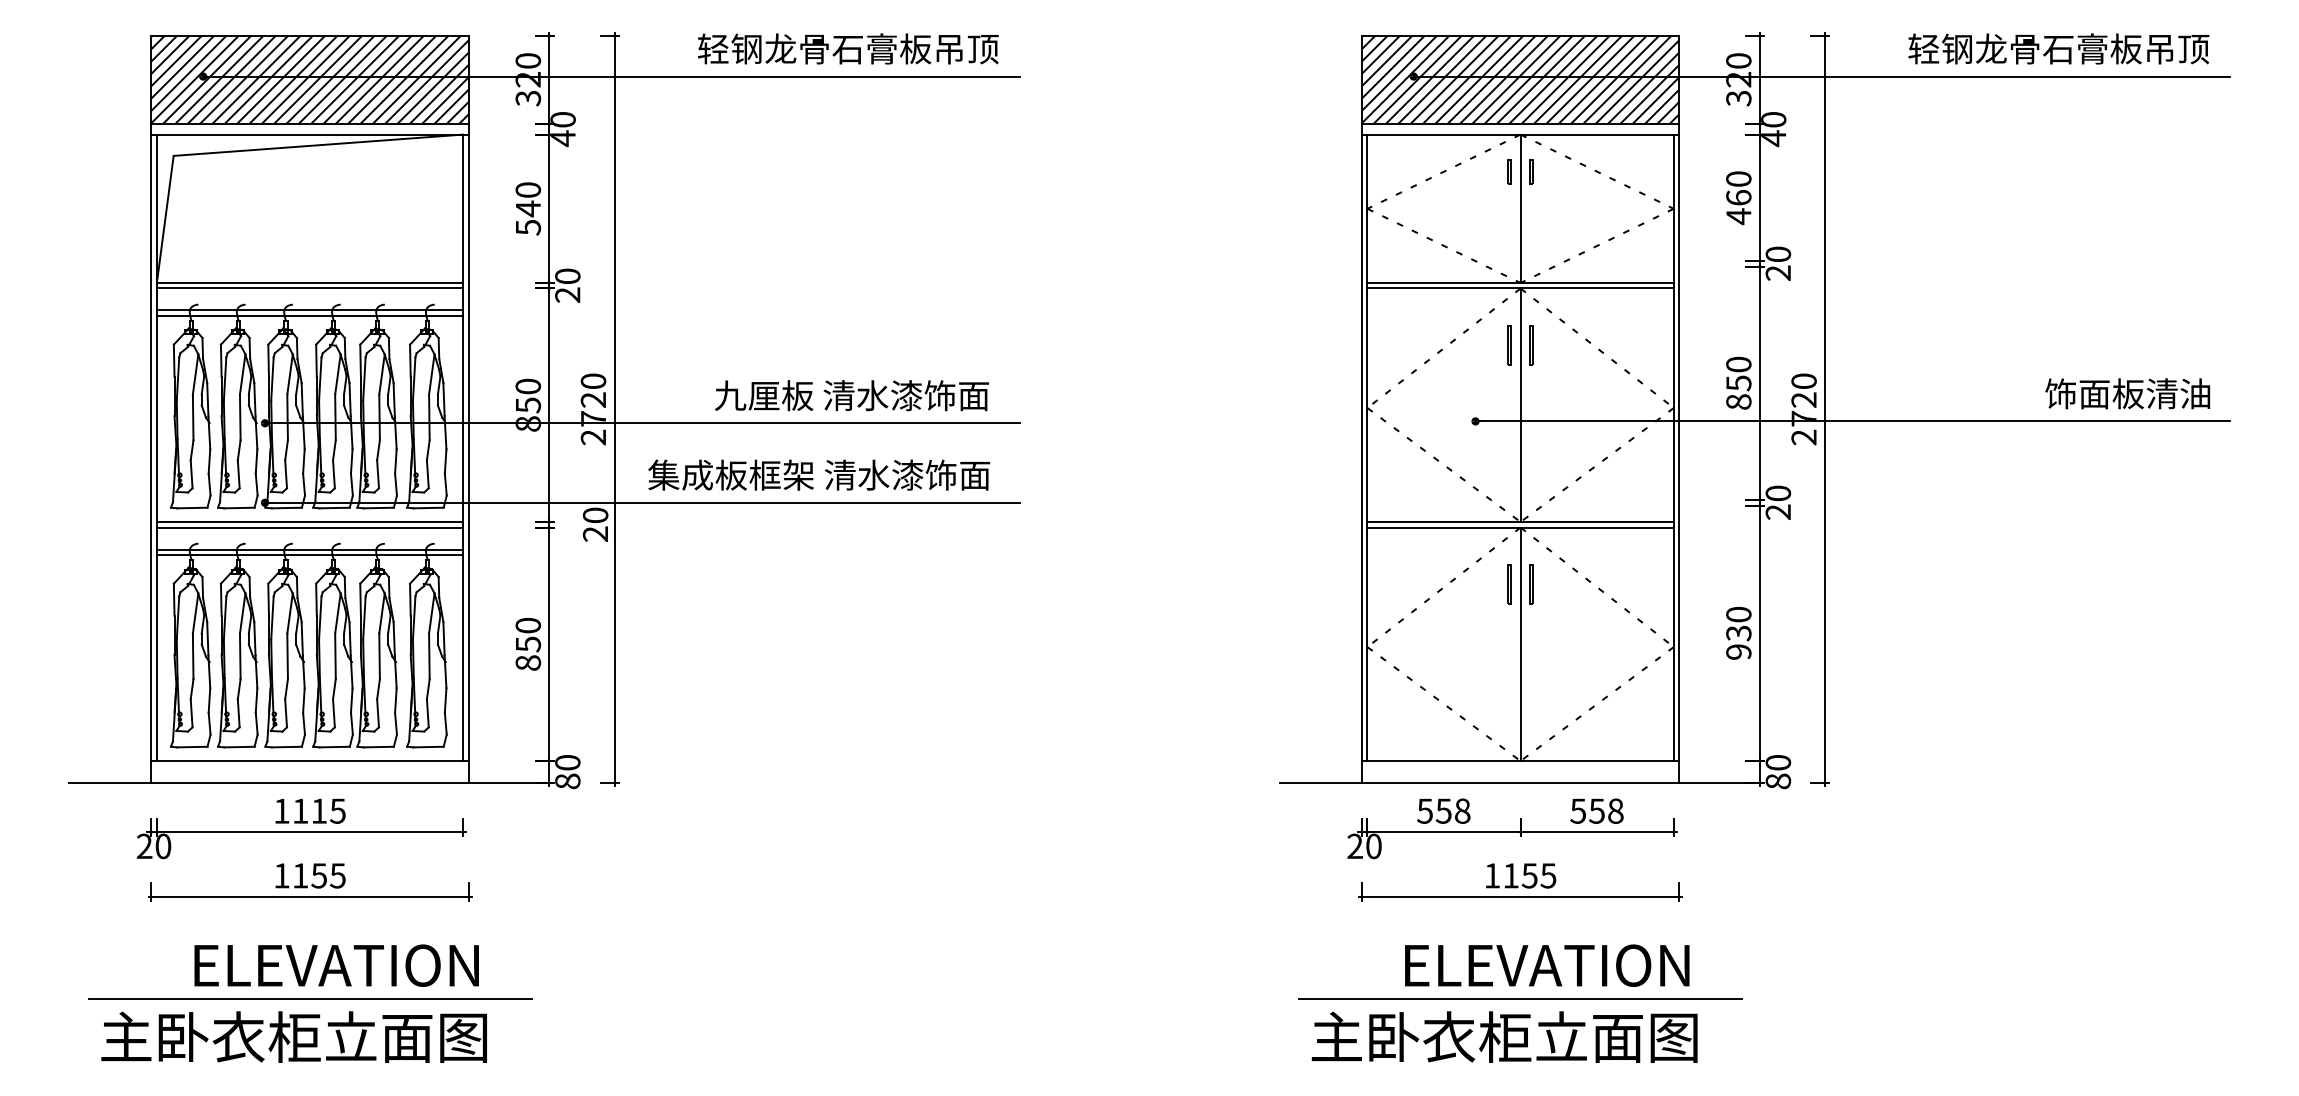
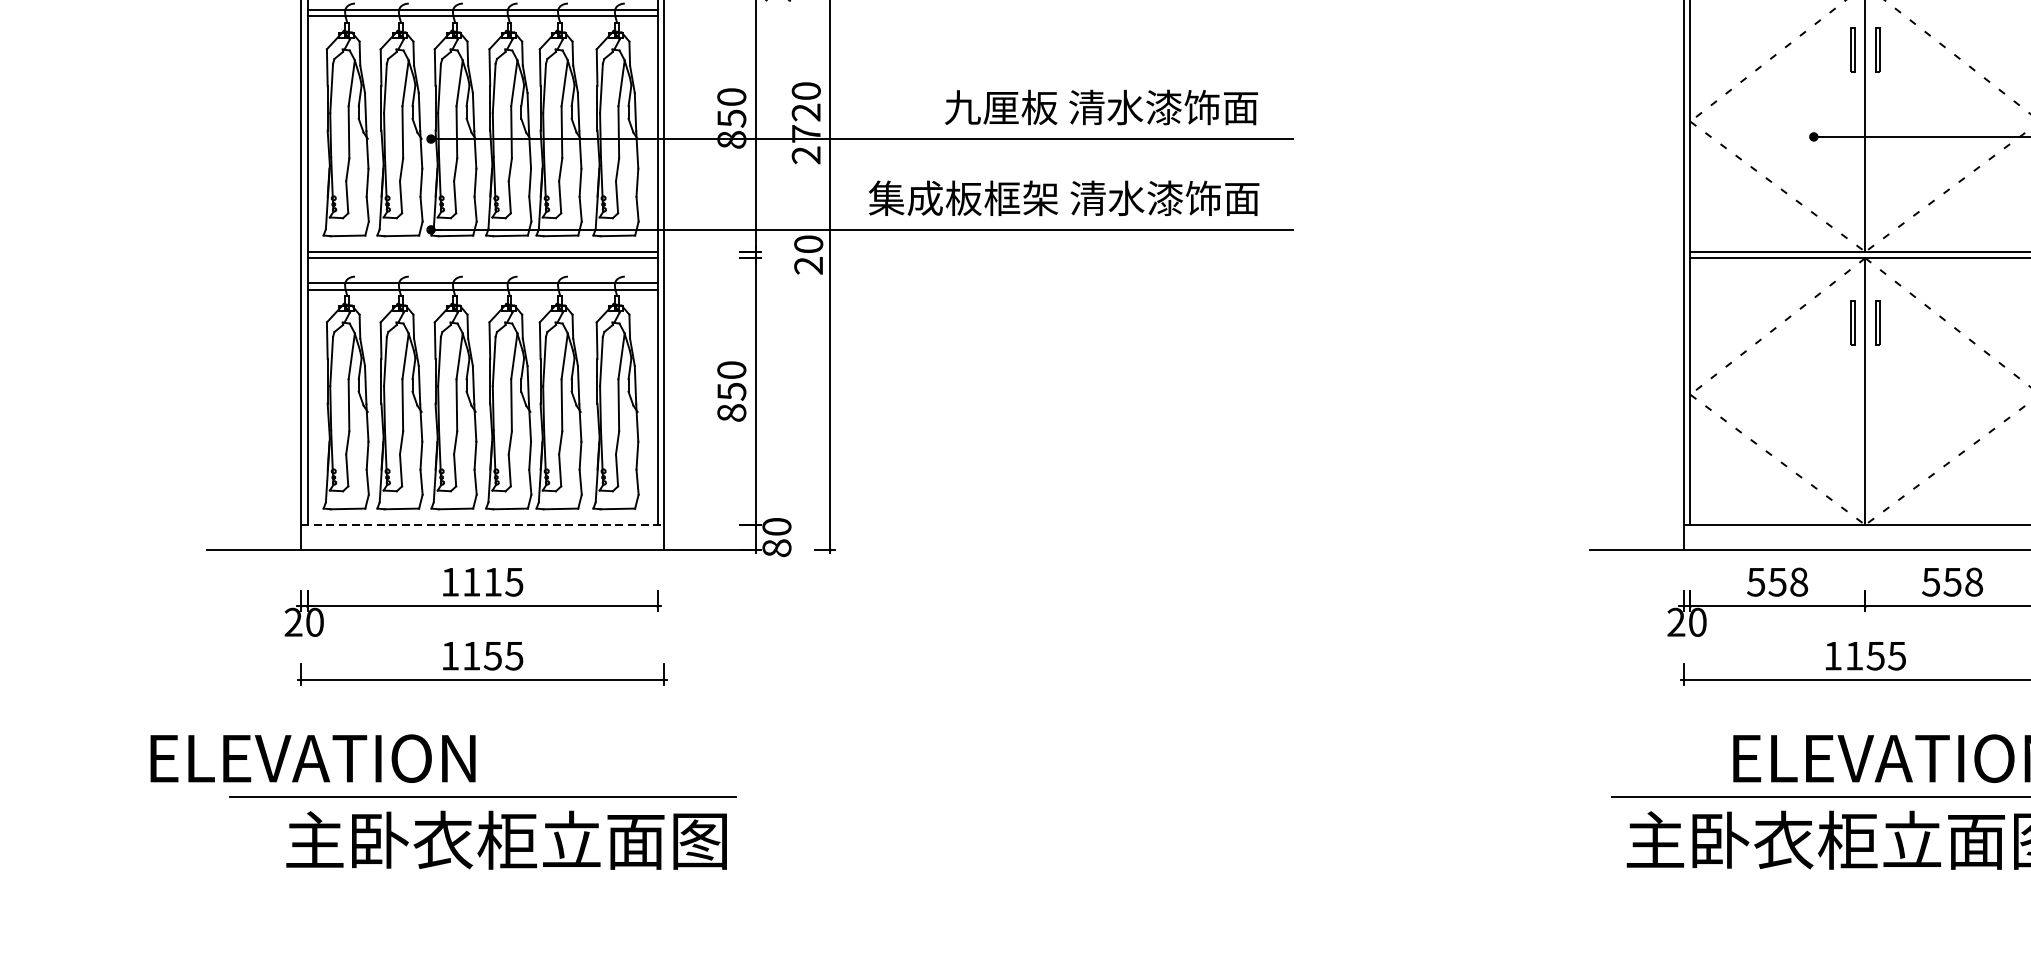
line: (310, 761) -> (483, 525), solid -> dashed
text: (336, 965) -> (312, 758), moved
text: (293, 1036) -> (505, 839), moved

